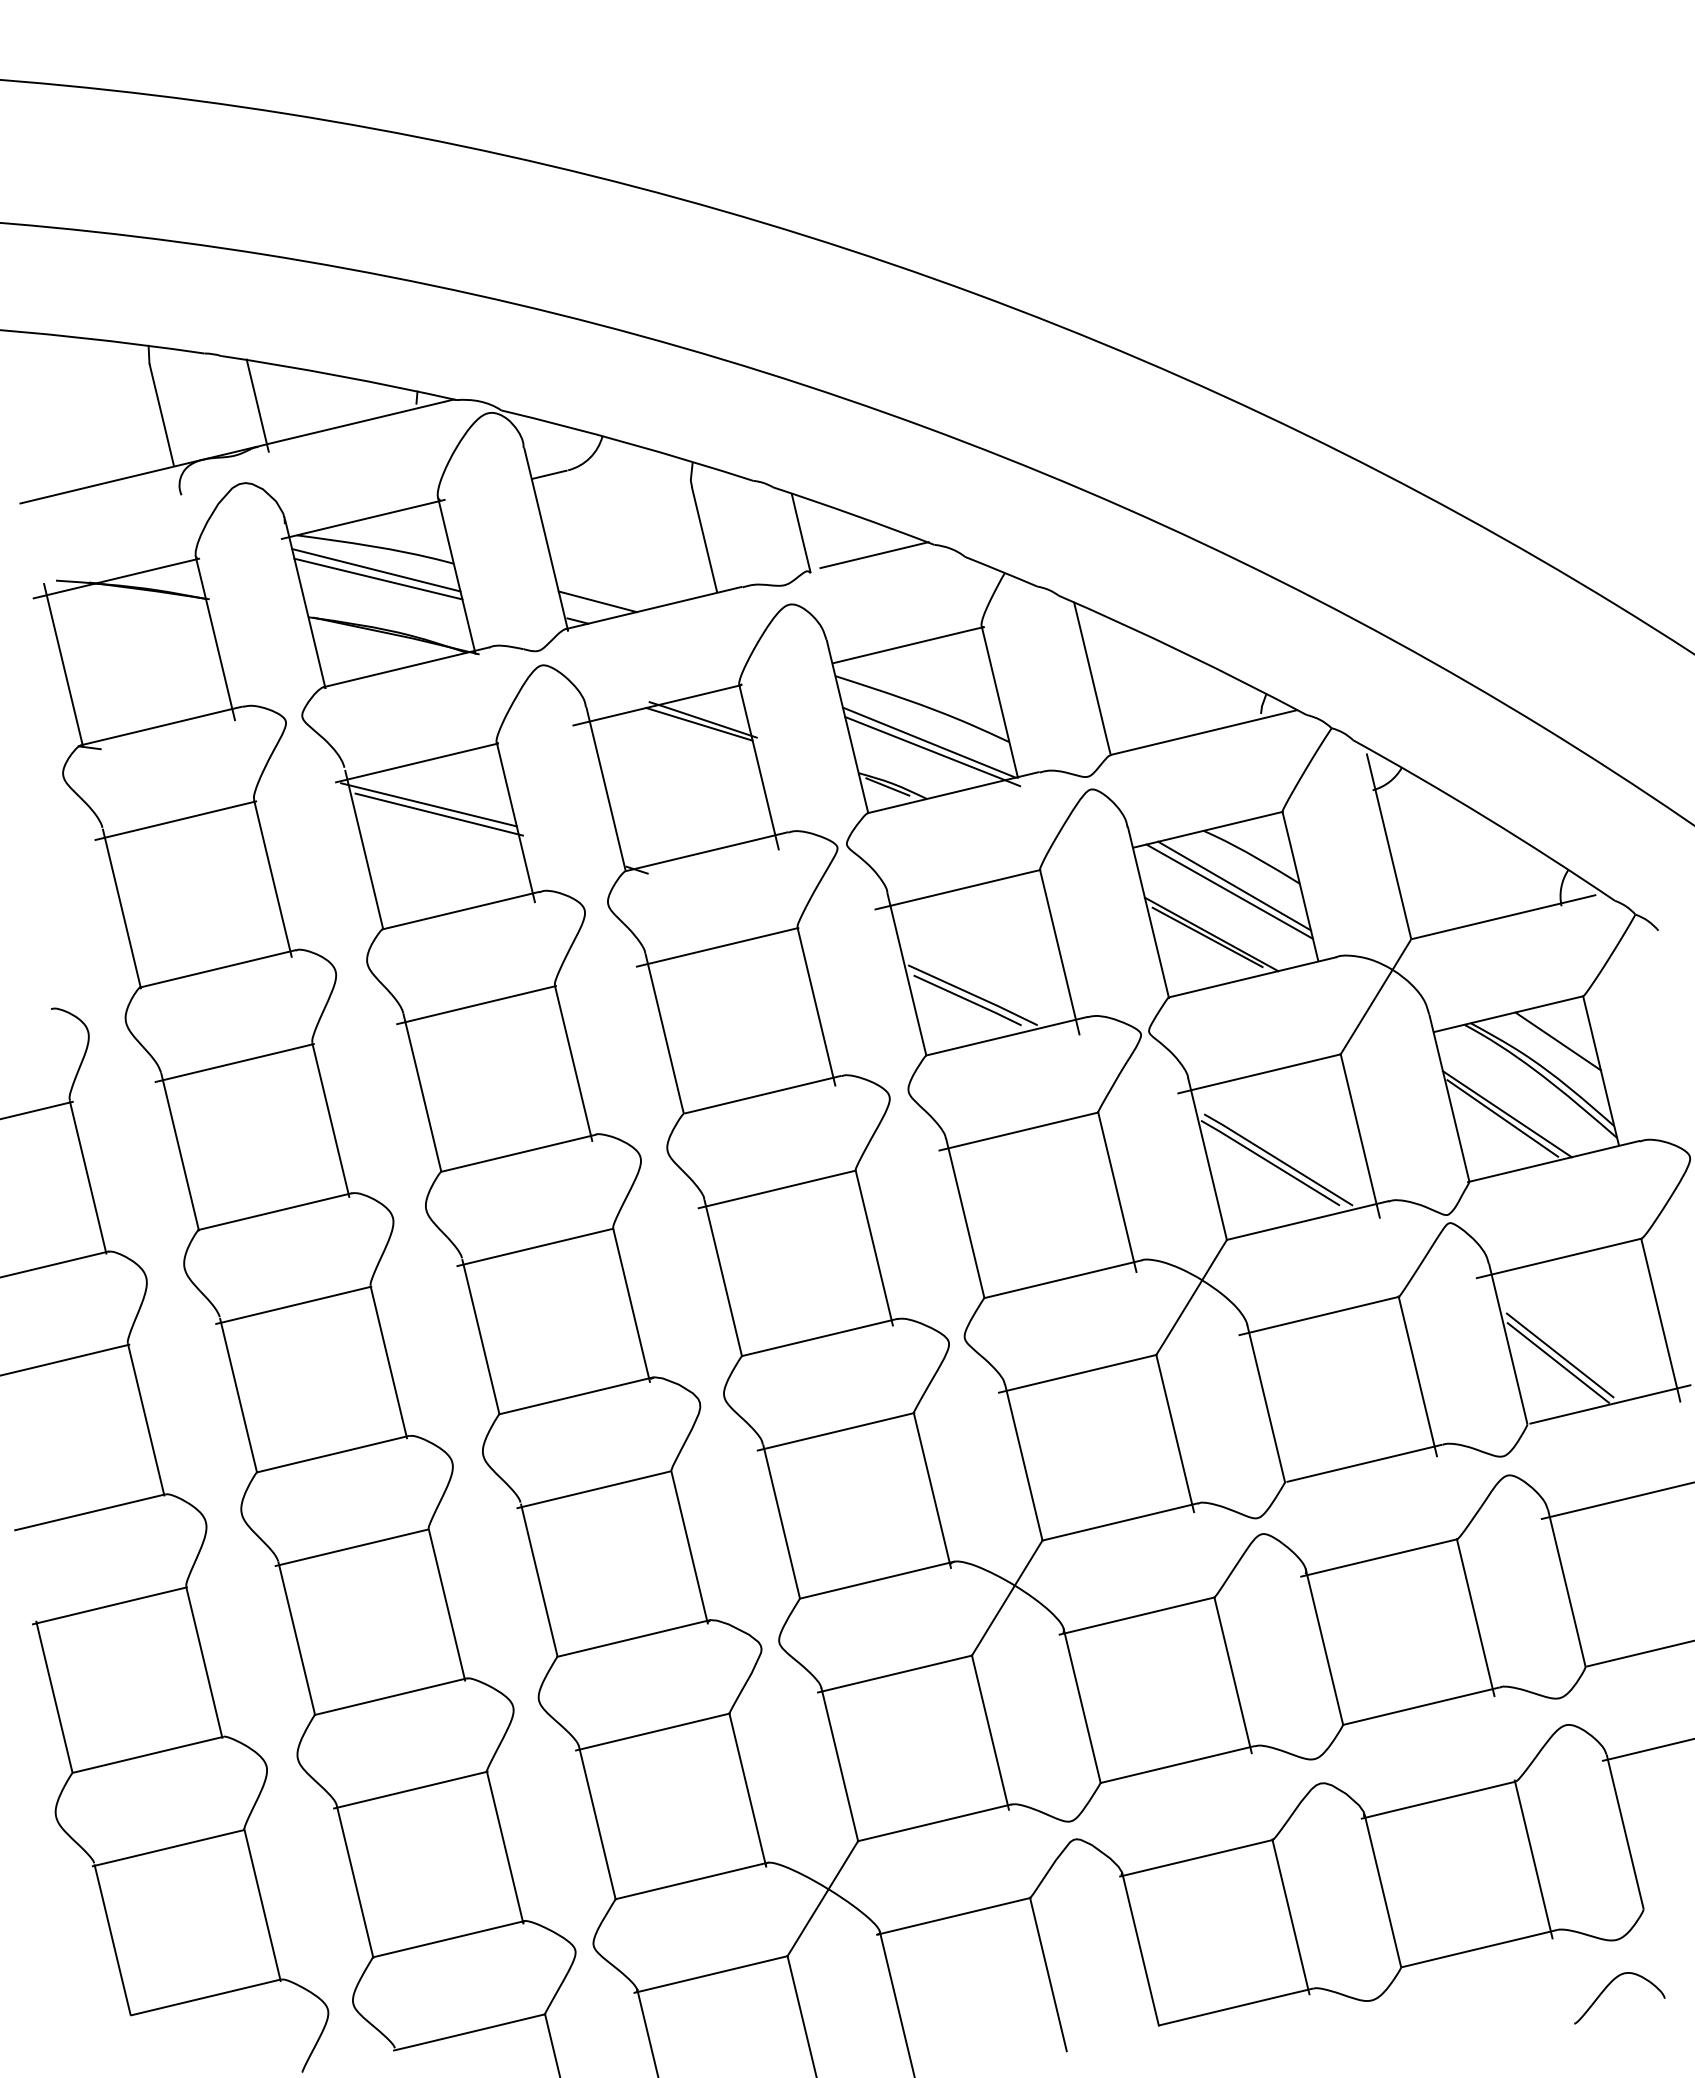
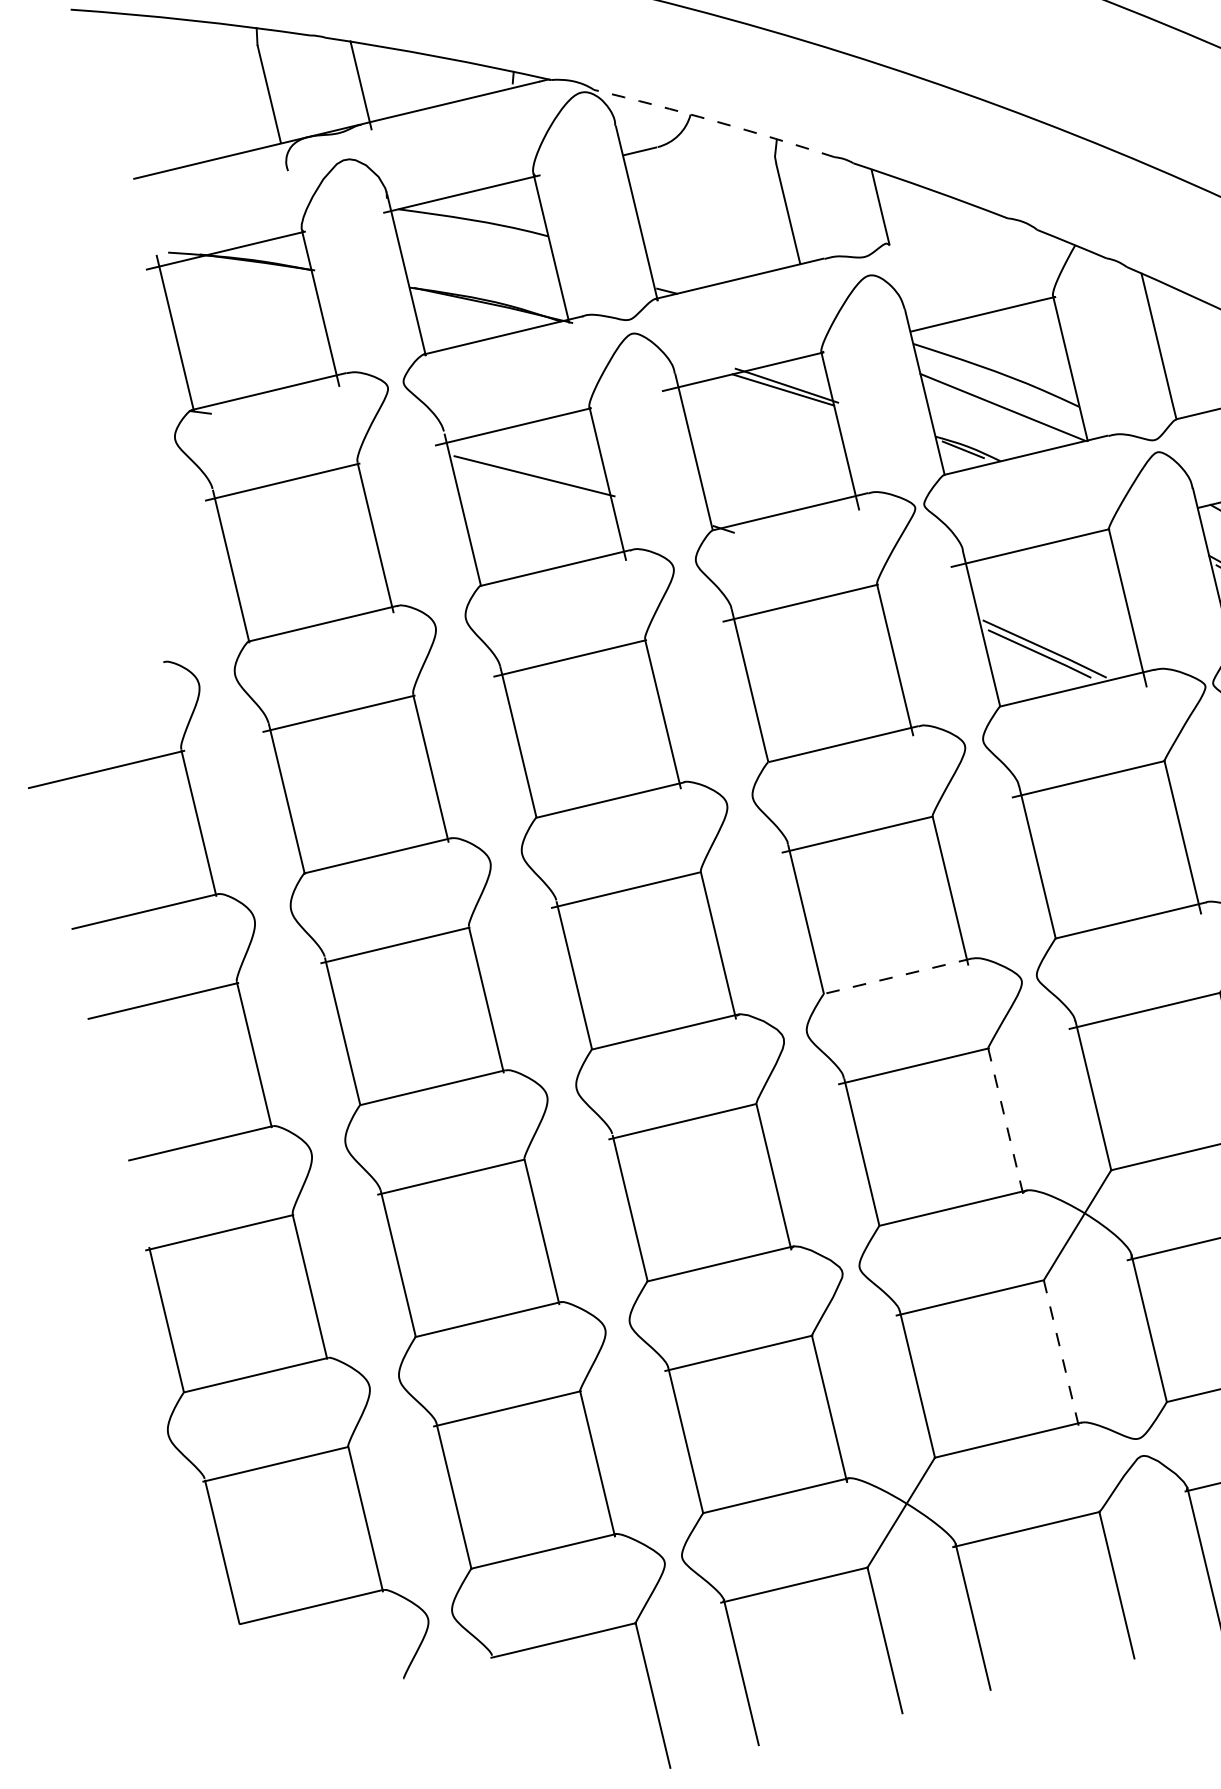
arc: (627, 443) -> (714, 121), solid -> dashed
line: (874, 555) -> (950, 228), removed
line: (376, 570) -> (474, 242), removed
line: (378, 578) -> (476, 250), removed
line: (597, 601) -> (685, 272), removed
line: (932, 751) -> (1006, 415), removed
line: (428, 804) -> (524, 466), removed
line: (819, 1337) -> (898, 976), solid -> dashed
line: (932, 1490) -> (1006, 1122), solid -> dashed
line: (990, 1733) -> (1061, 1354), solid -> dashed

